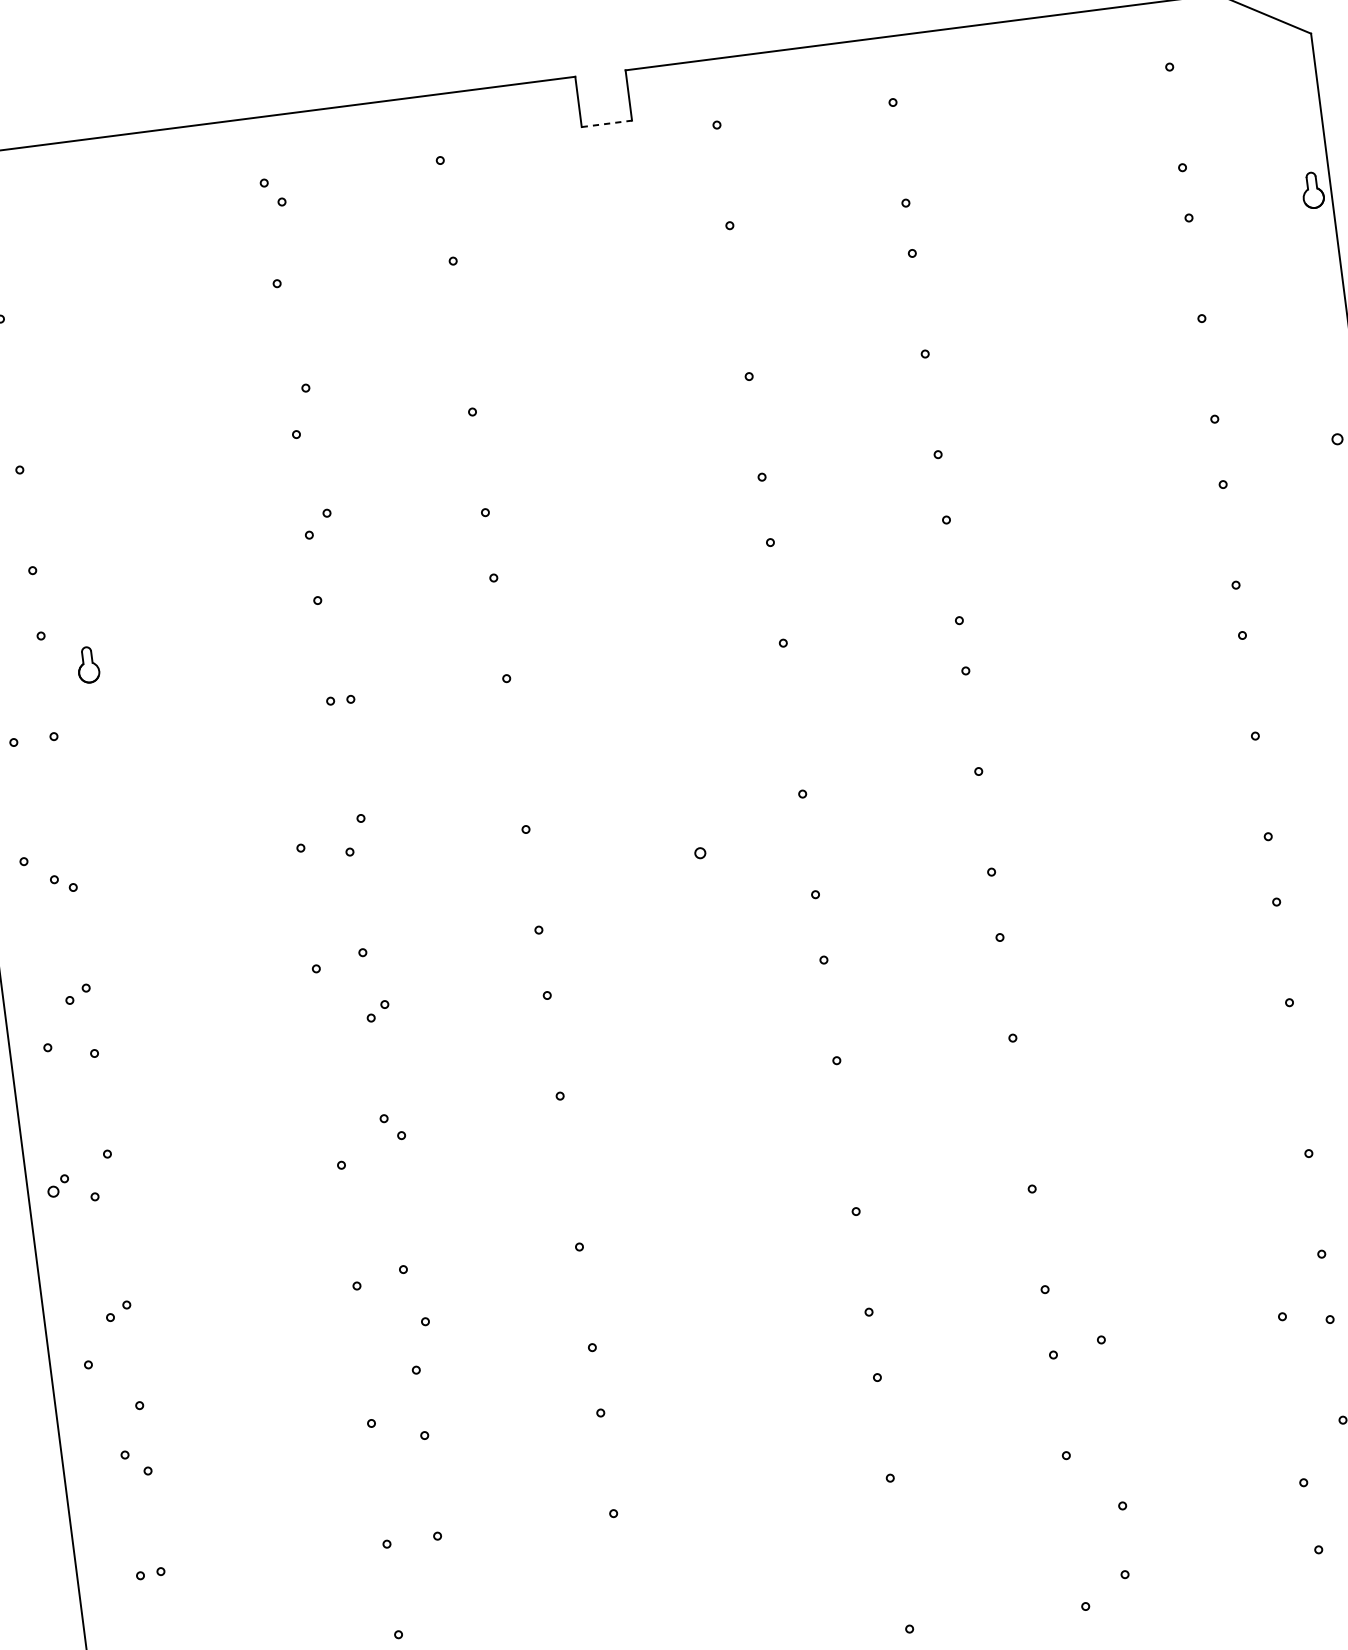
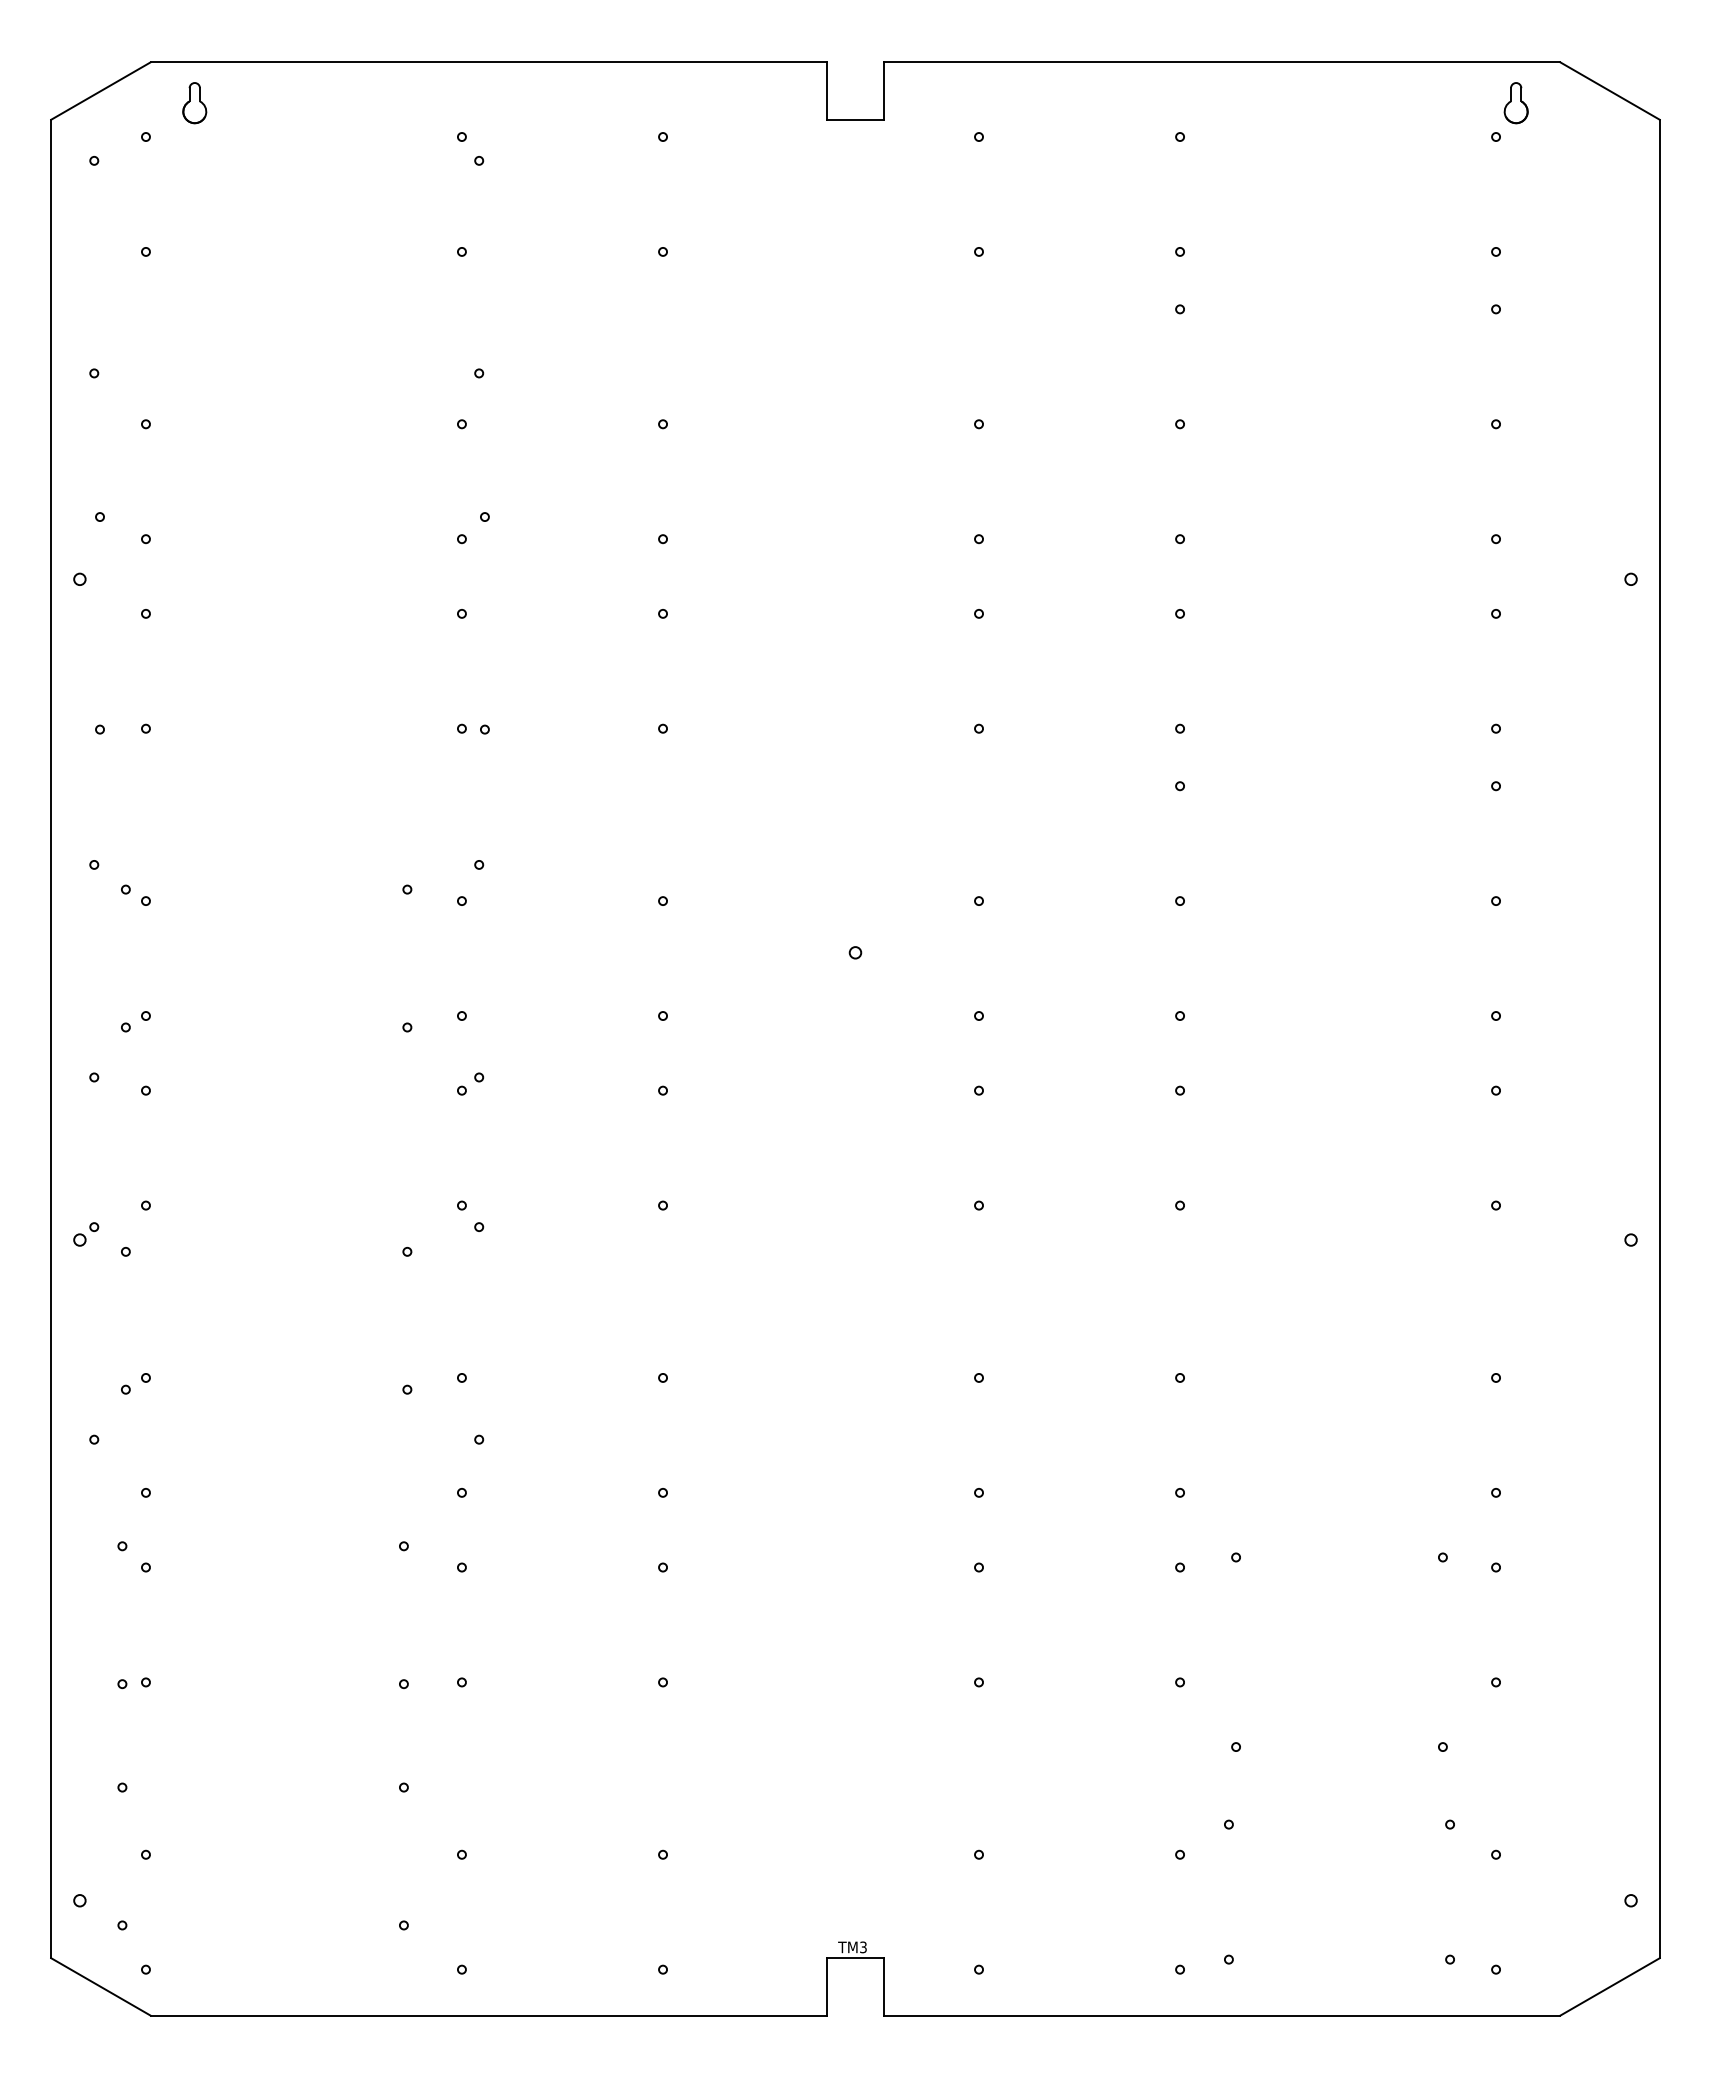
line: (606, 123) -> (855, 119), dashed -> solid
part: (1312, 190) -> (1515, 103), moved
part: (88, 665) -> (194, 103), moved

